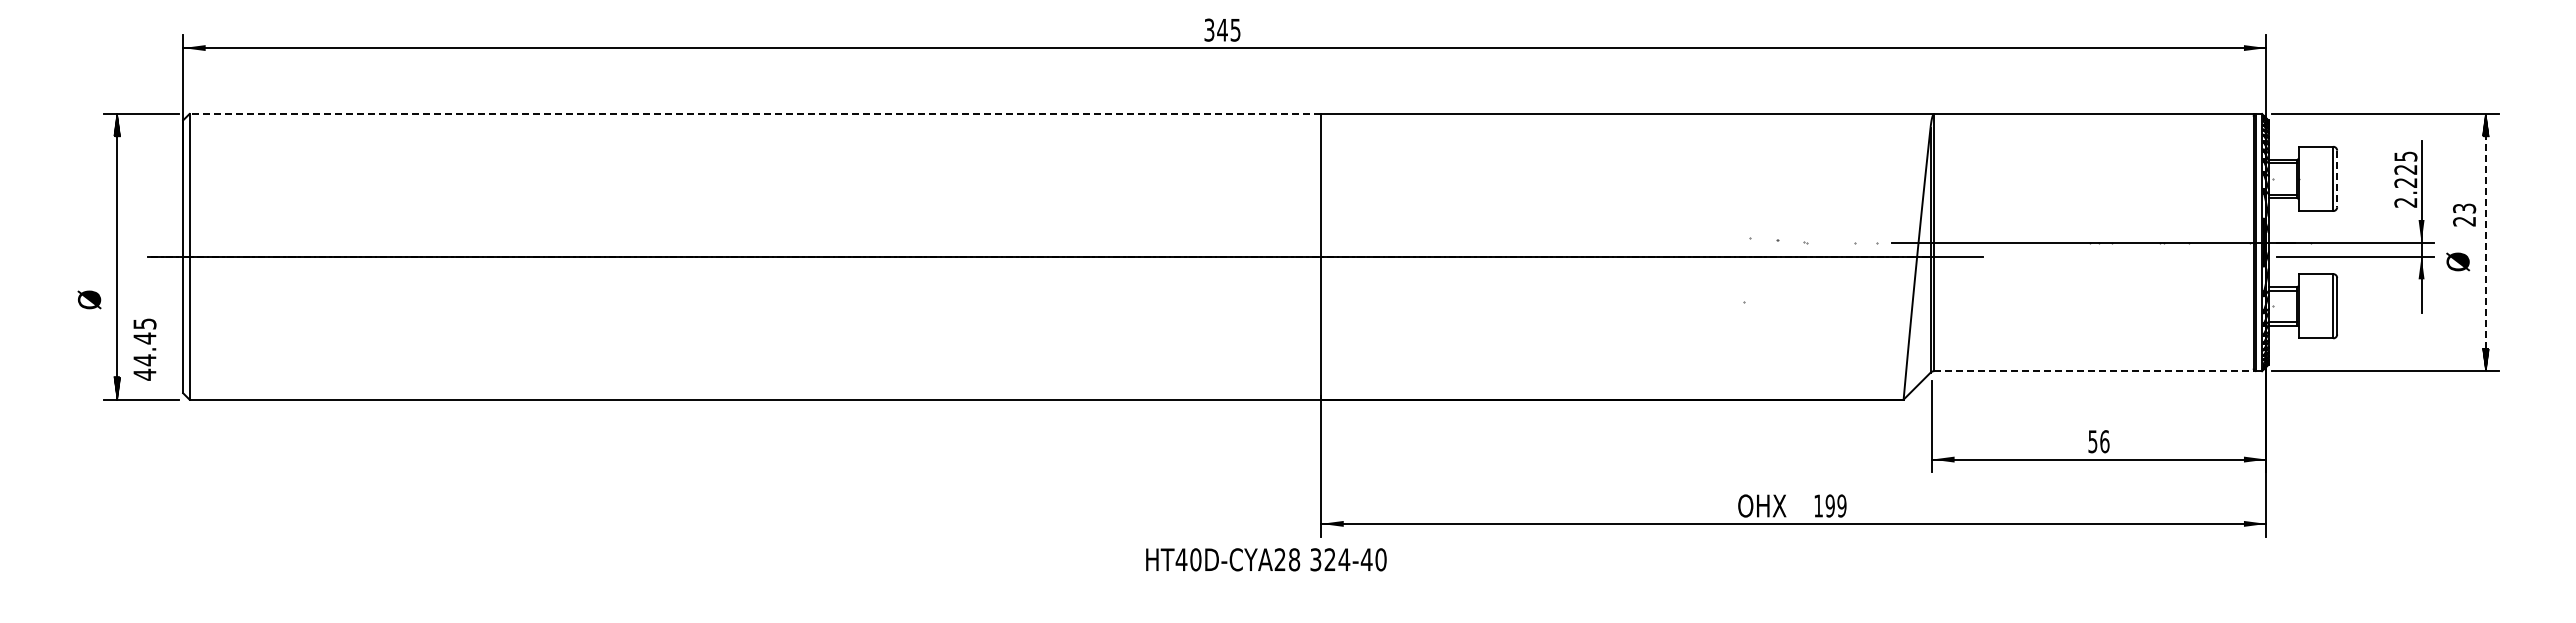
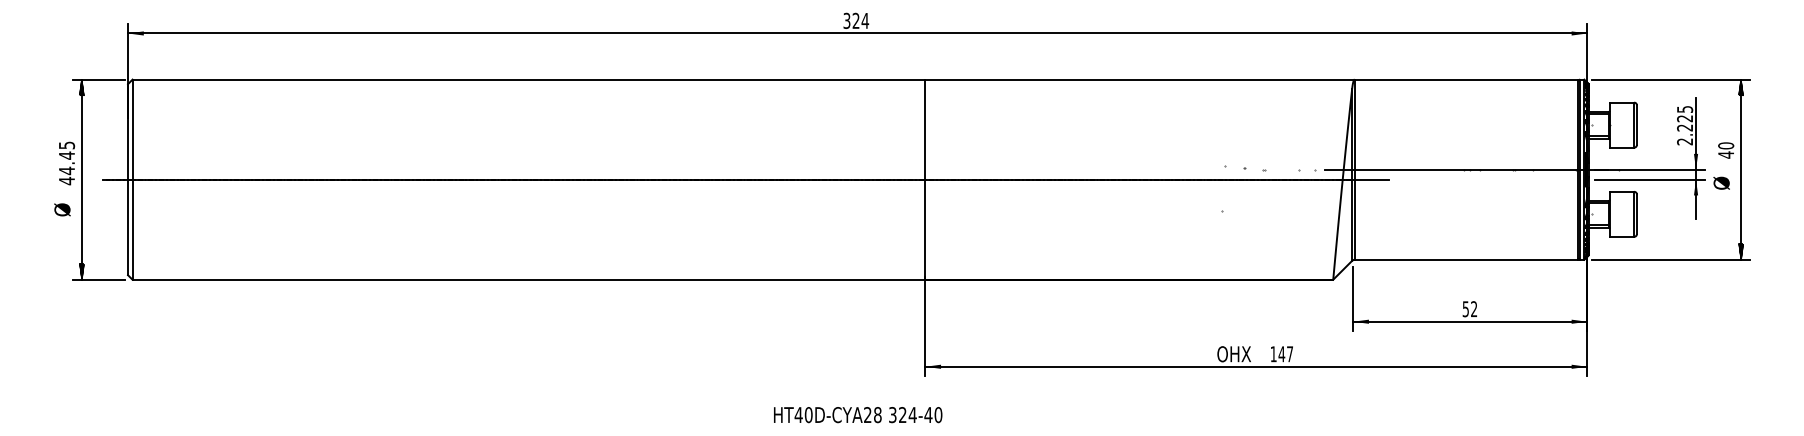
text: (1229, 29) -> (861, 20), 345 -> 324
line: (755, 113) -> (528, 79), dashed -> solid
line: (2337, 179) -> (1637, 125), dashed -> solid
text: (2464, 214) -> (1726, 150), 23 -> 40
line: (2485, 242) -> (1740, 169), dashed -> solid
text: (144, 349) -> (66, 163), moved
line: (2093, 371) -> (1466, 260), dashed -> solid
text: (2104, 441) -> (1473, 309), 56 -> 52
text: (1835, 505) -> (1285, 353), 199 -> 147
text: (1266, 559) -> (858, 414), moved

